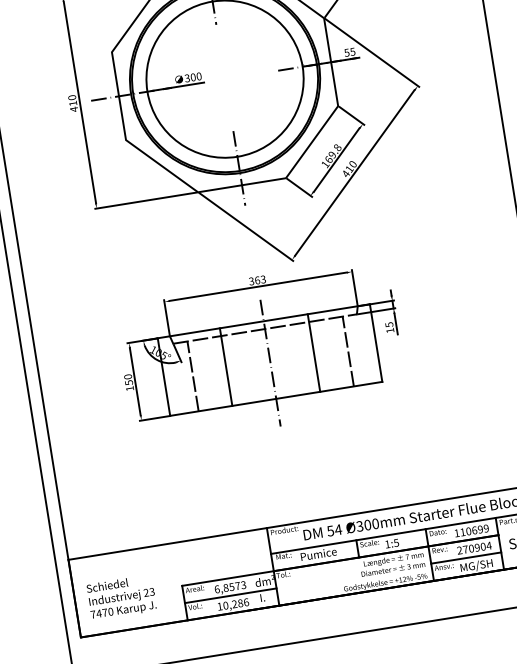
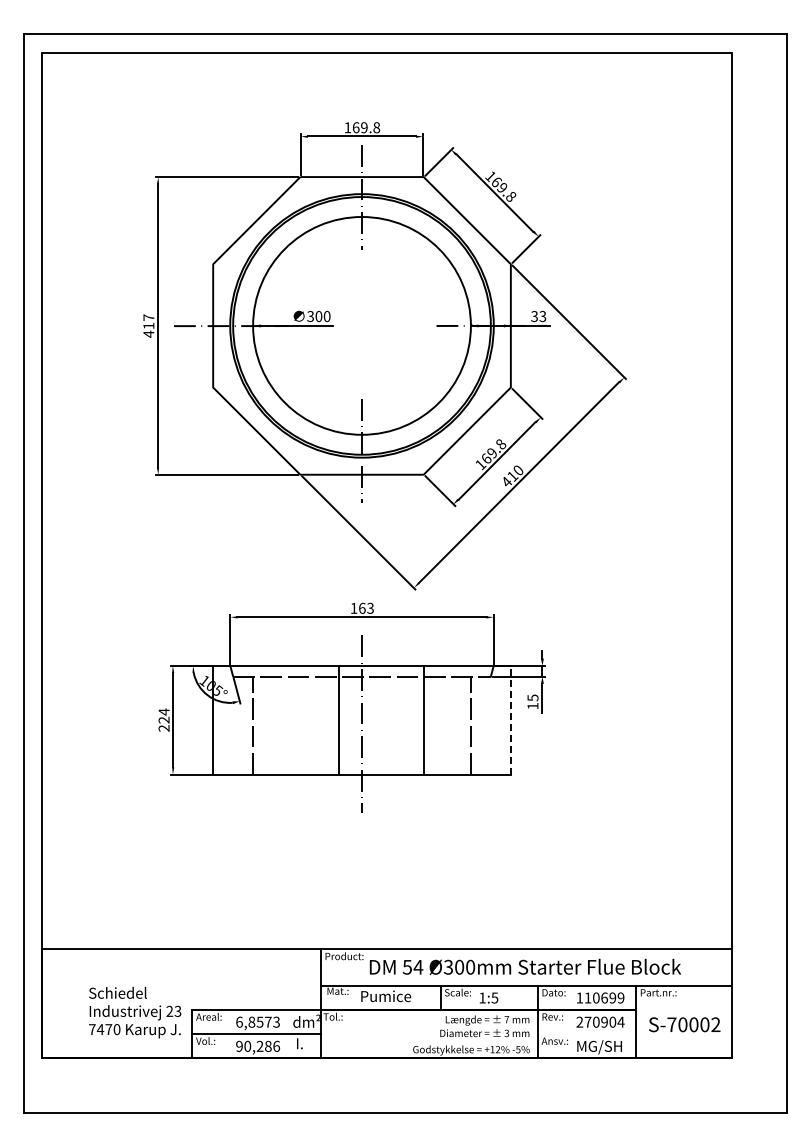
text: (349, 52) -> (538, 316), 55 -> 33
text: (71, 97) -> (148, 317), 410 -> 417
text: (251, 280) -> (353, 607), 363 -> 163
line: (375, 342) -> (510, 719), solid -> dashed
line: (226, 366) -> (339, 719), moved
text: (128, 382) -> (163, 719), 150 -> 224
line: (465, 557) -> (586, 1033), removed
text: (122, 597) -> (135, 1012), moved
text: (219, 605) -> (239, 1045), 10,286 -> 90,286

